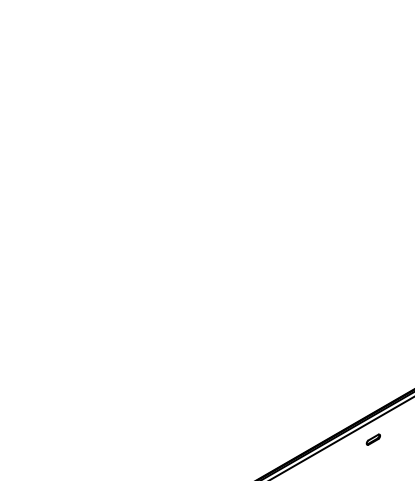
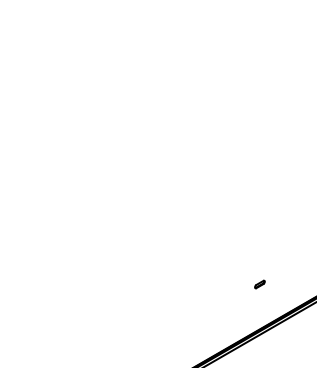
part: (372, 439) -> (259, 284), moved

